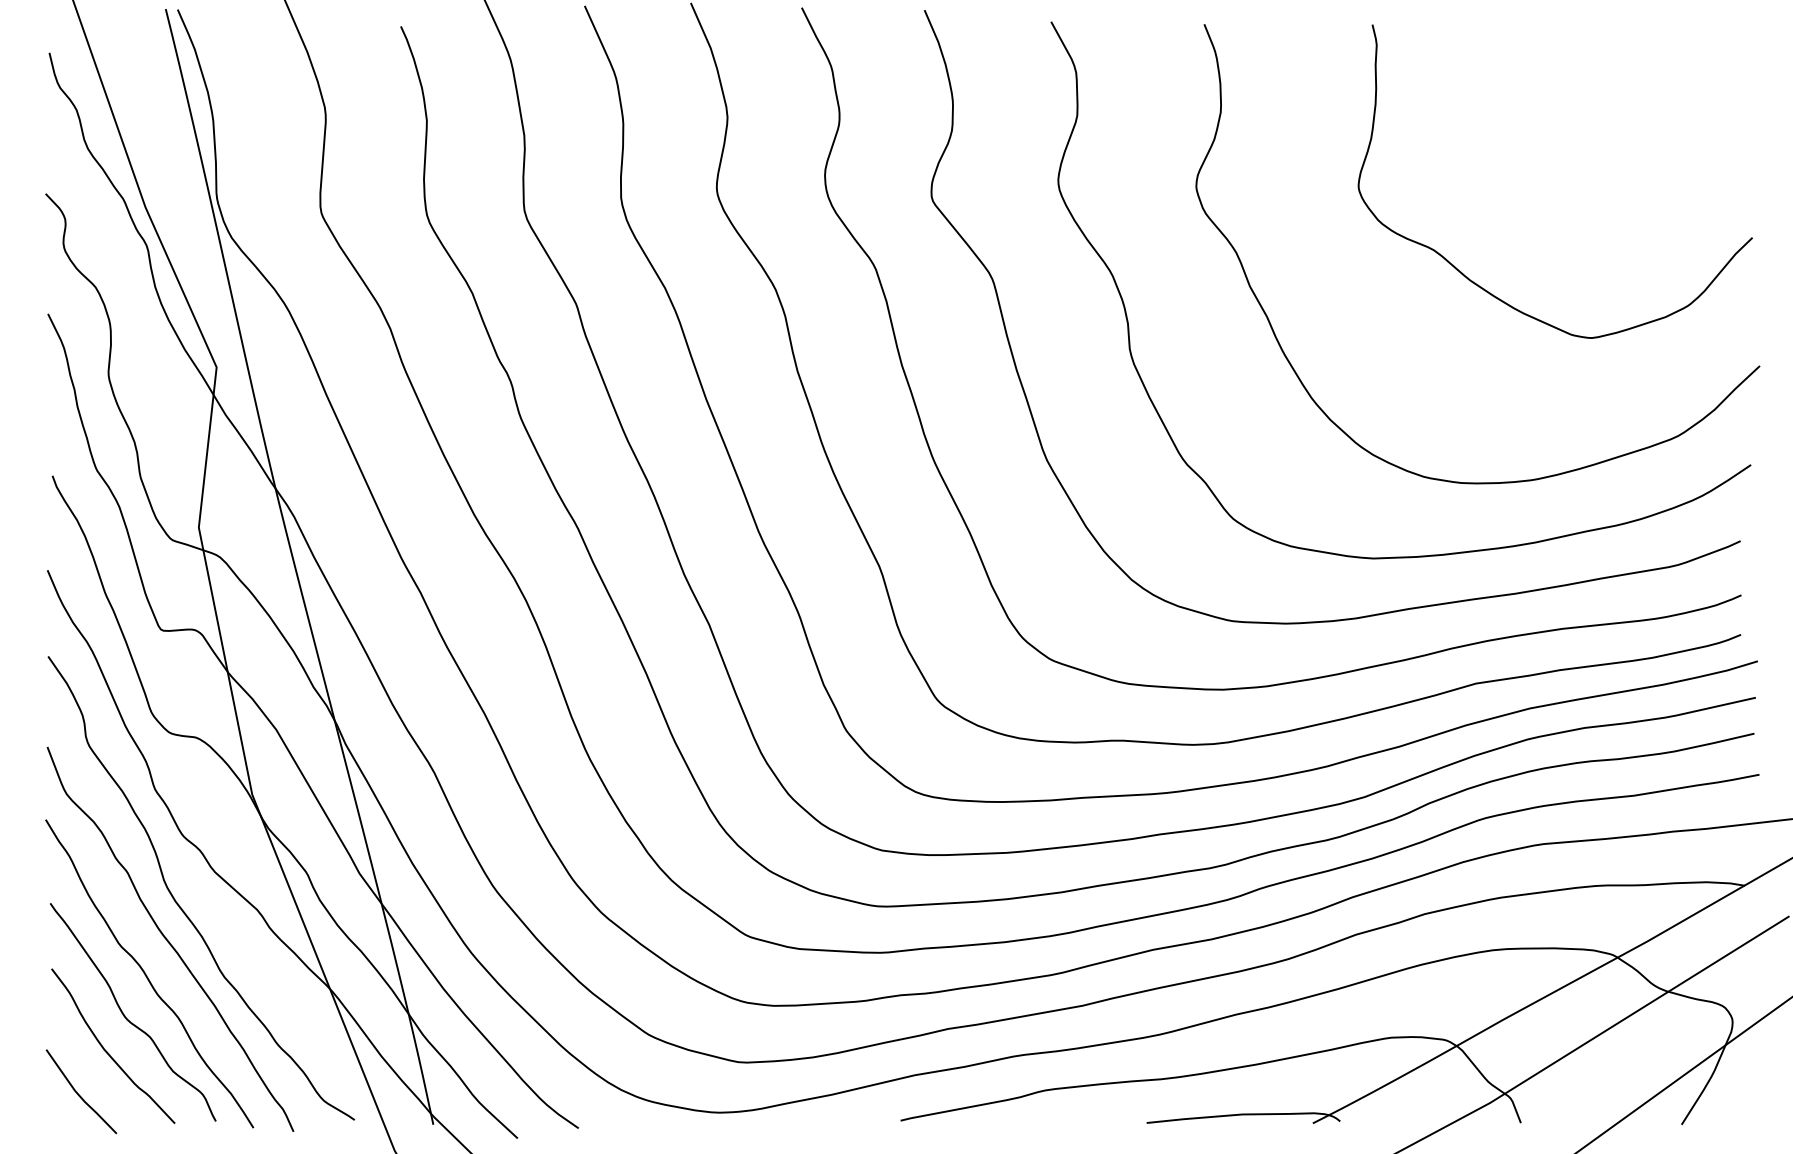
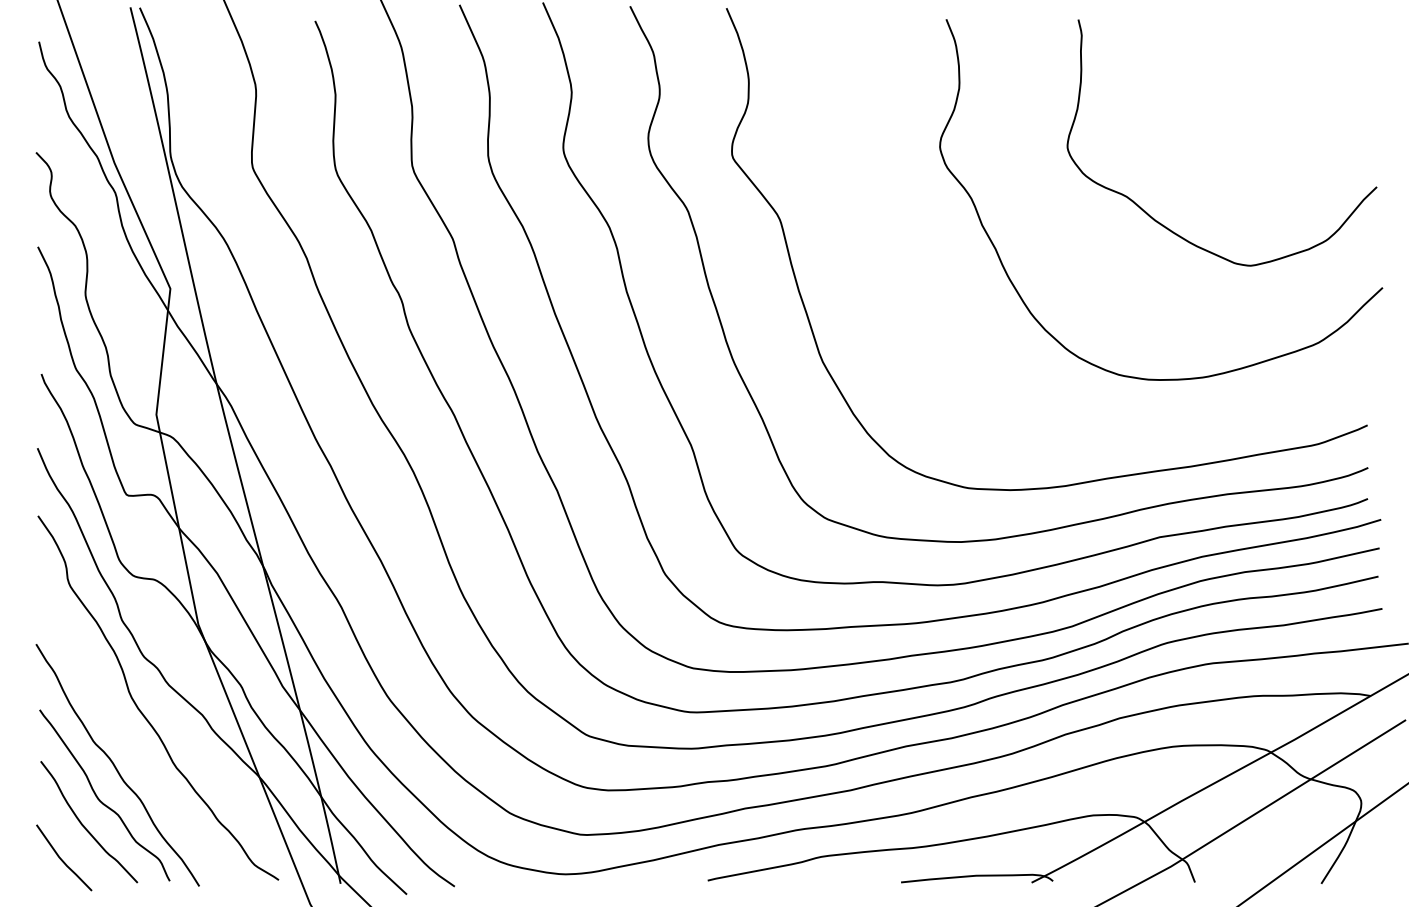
curve: (1418, 555) -> (1114, 436), removed
curve: (168, 940) -> (132, 739), removed

